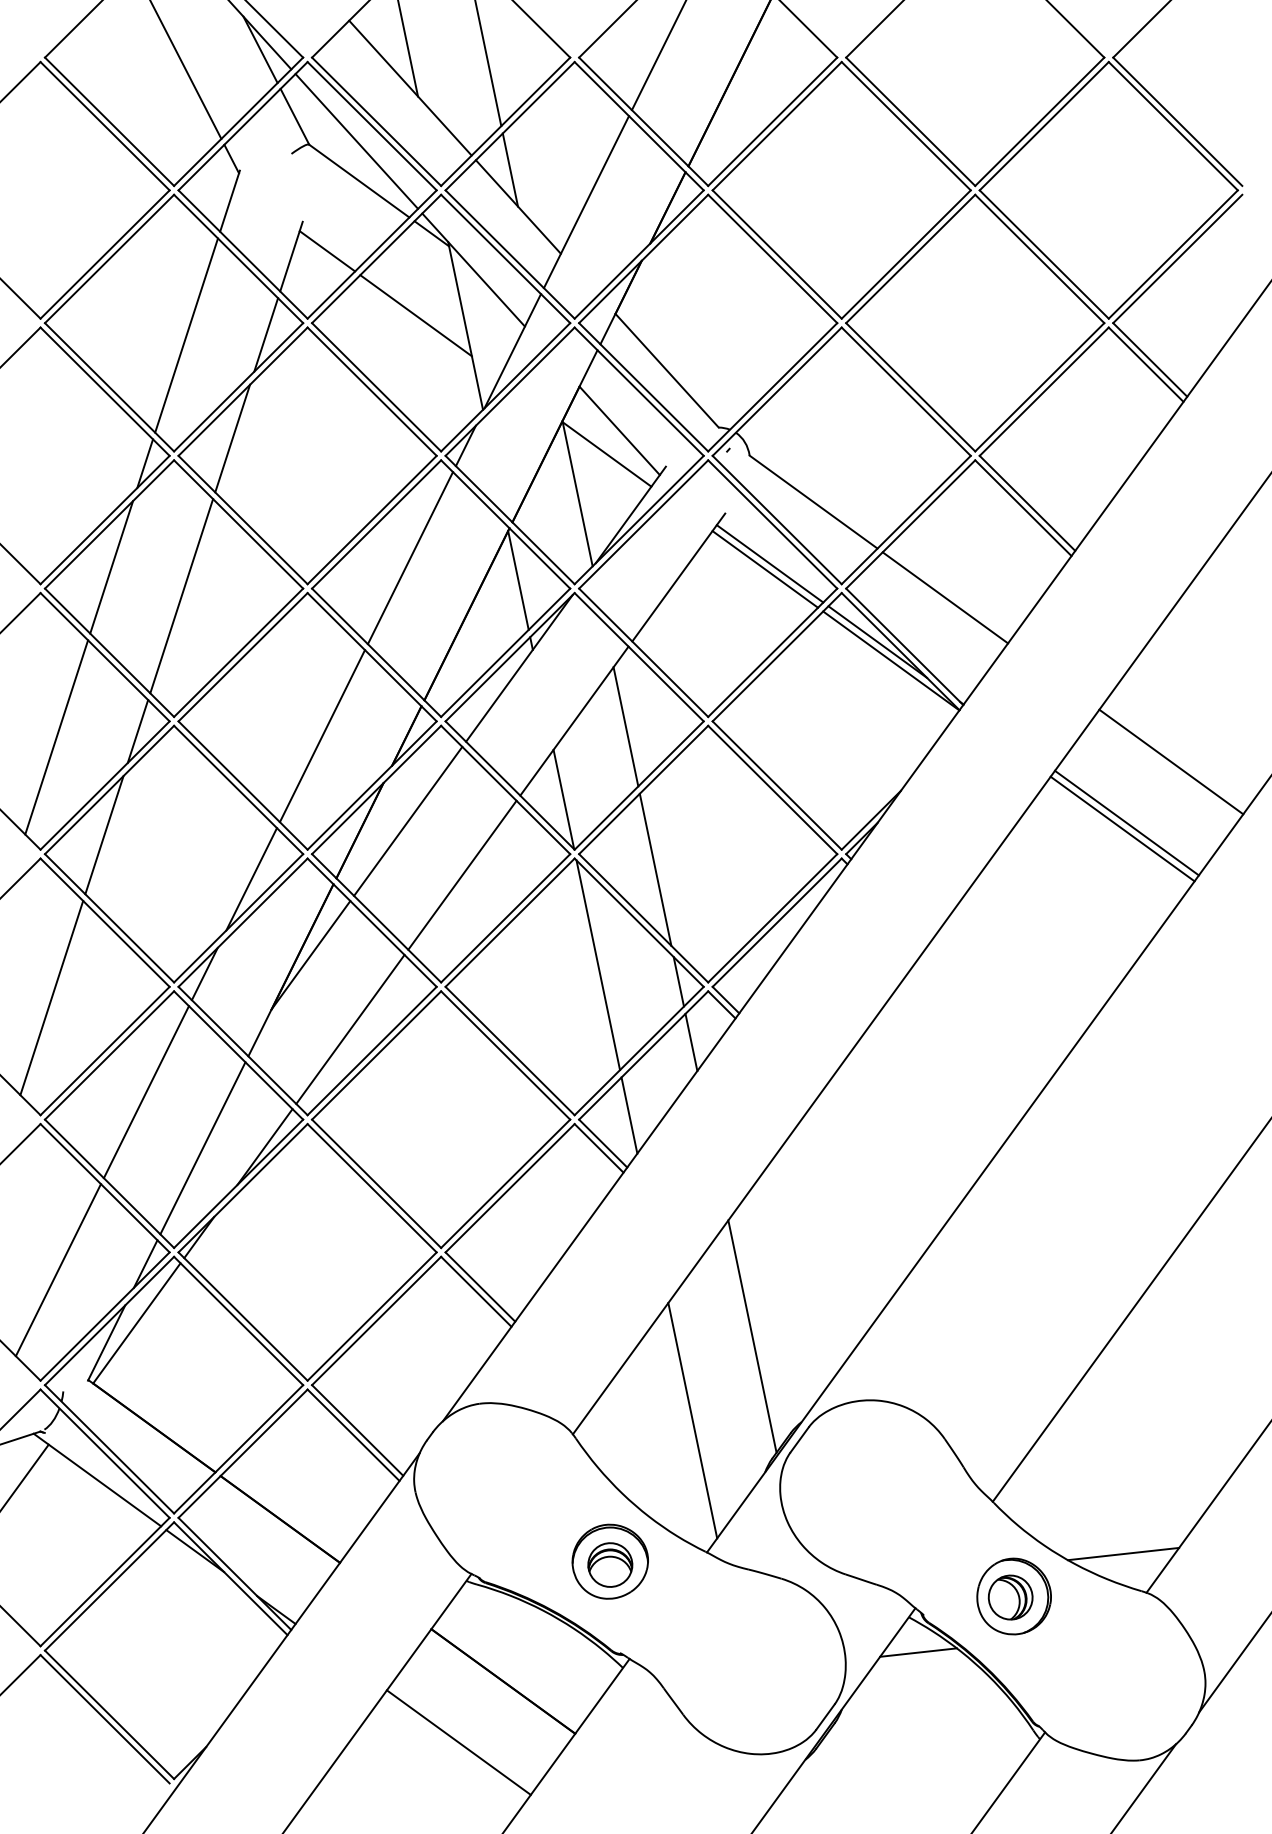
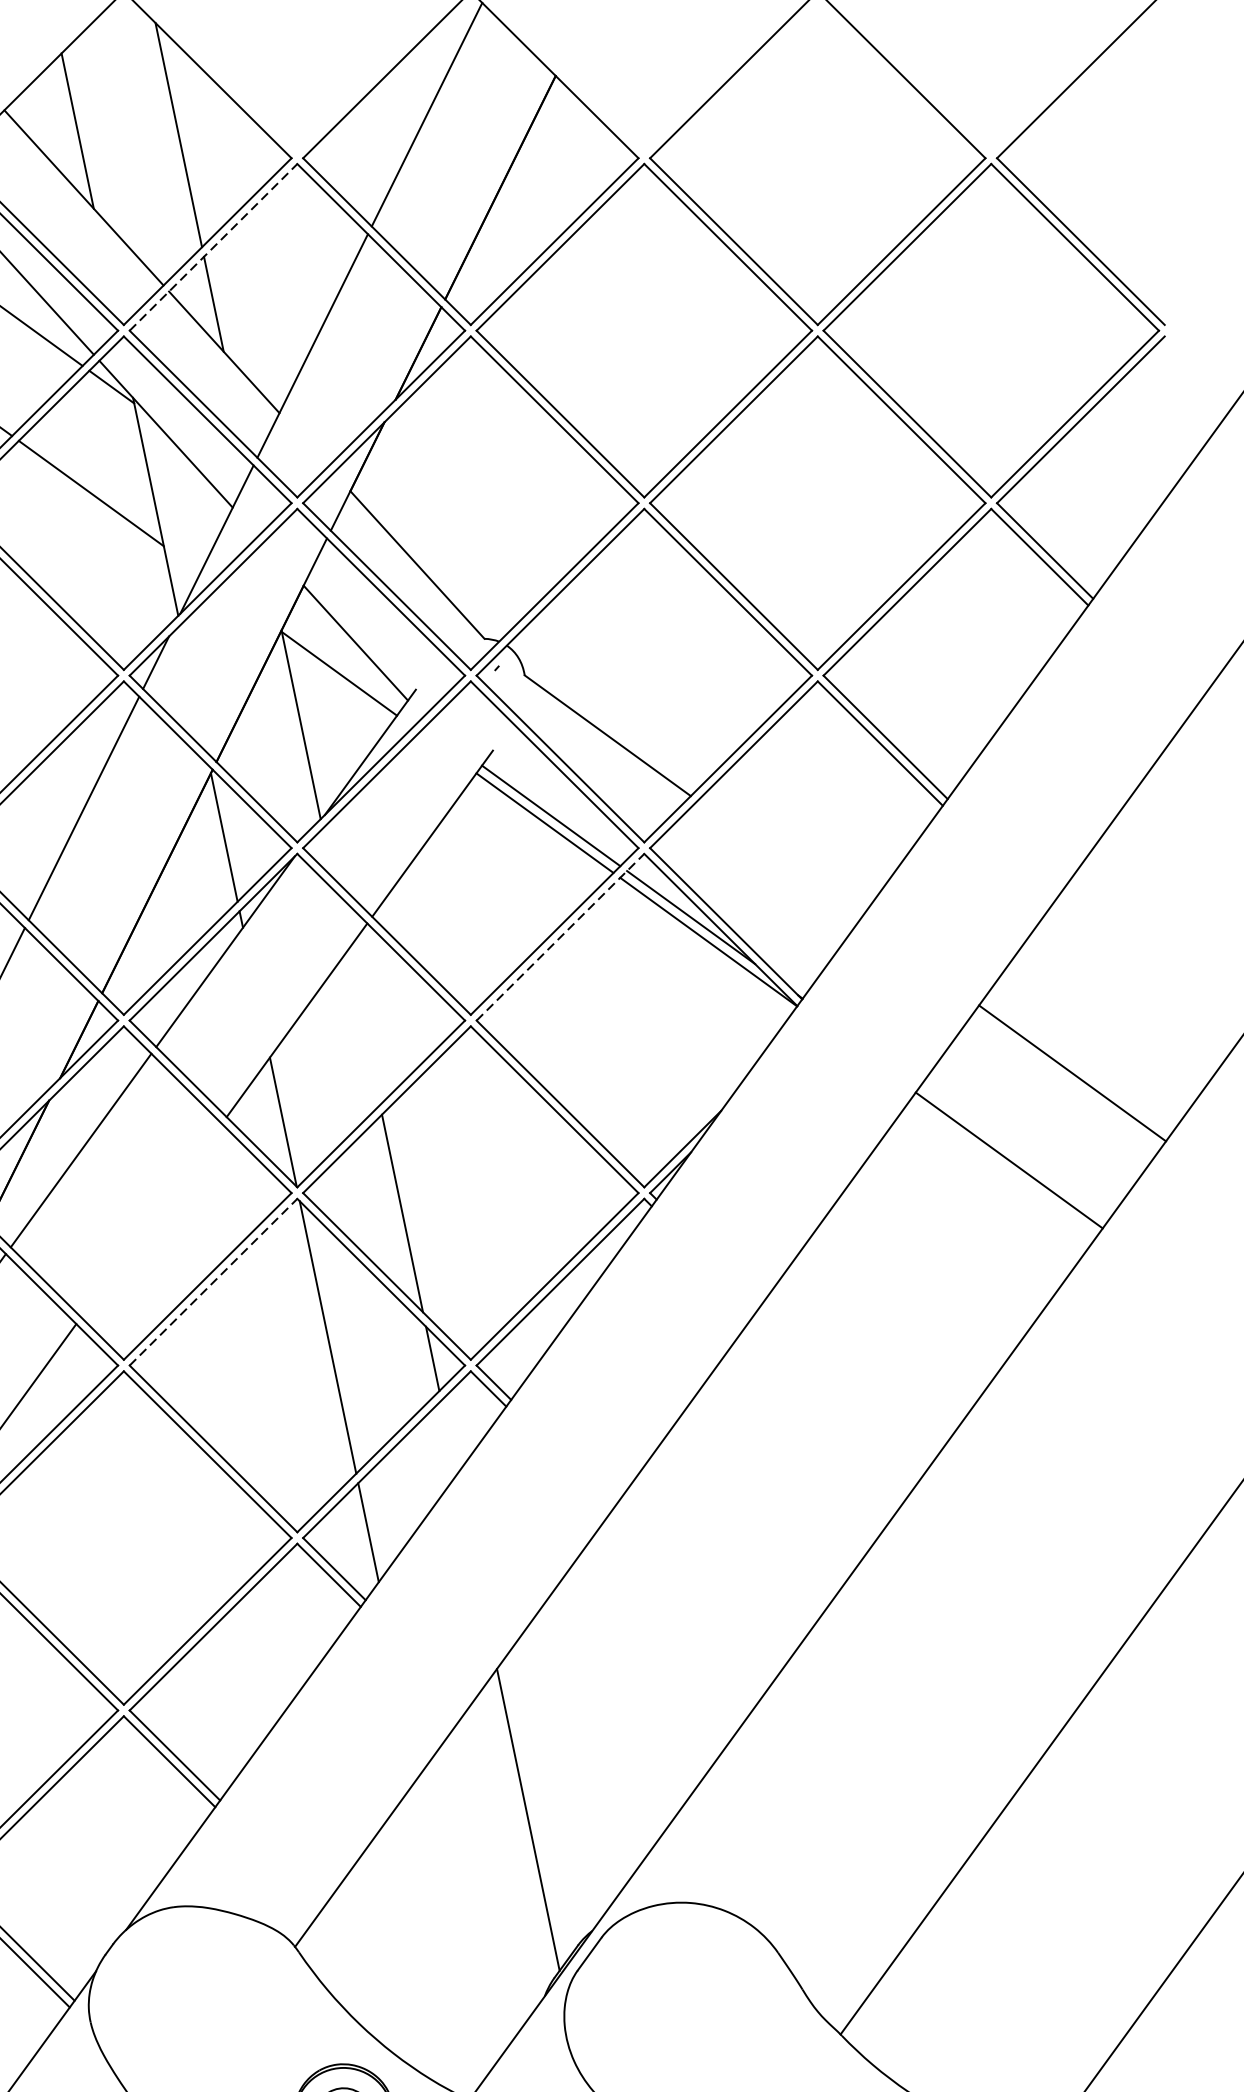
line: (510, 126) -> (213, 247), solid -> dashed
line: (945, 597) -> (779, 859), removed
line: (777, 657) -> (560, 937), solid -> dashed
line: (625, 726) -> (363, 1027), removed
line: (1126, 822) -> (1014, 1151), removed
line: (462, 874) -> (151, 1219), removed
line: (510, 922) -> (213, 1281), solid -> dashed
line: (691, 1042) -> (449, 1437), removed
line: (692, 1420) -> (450, 1928), removed

